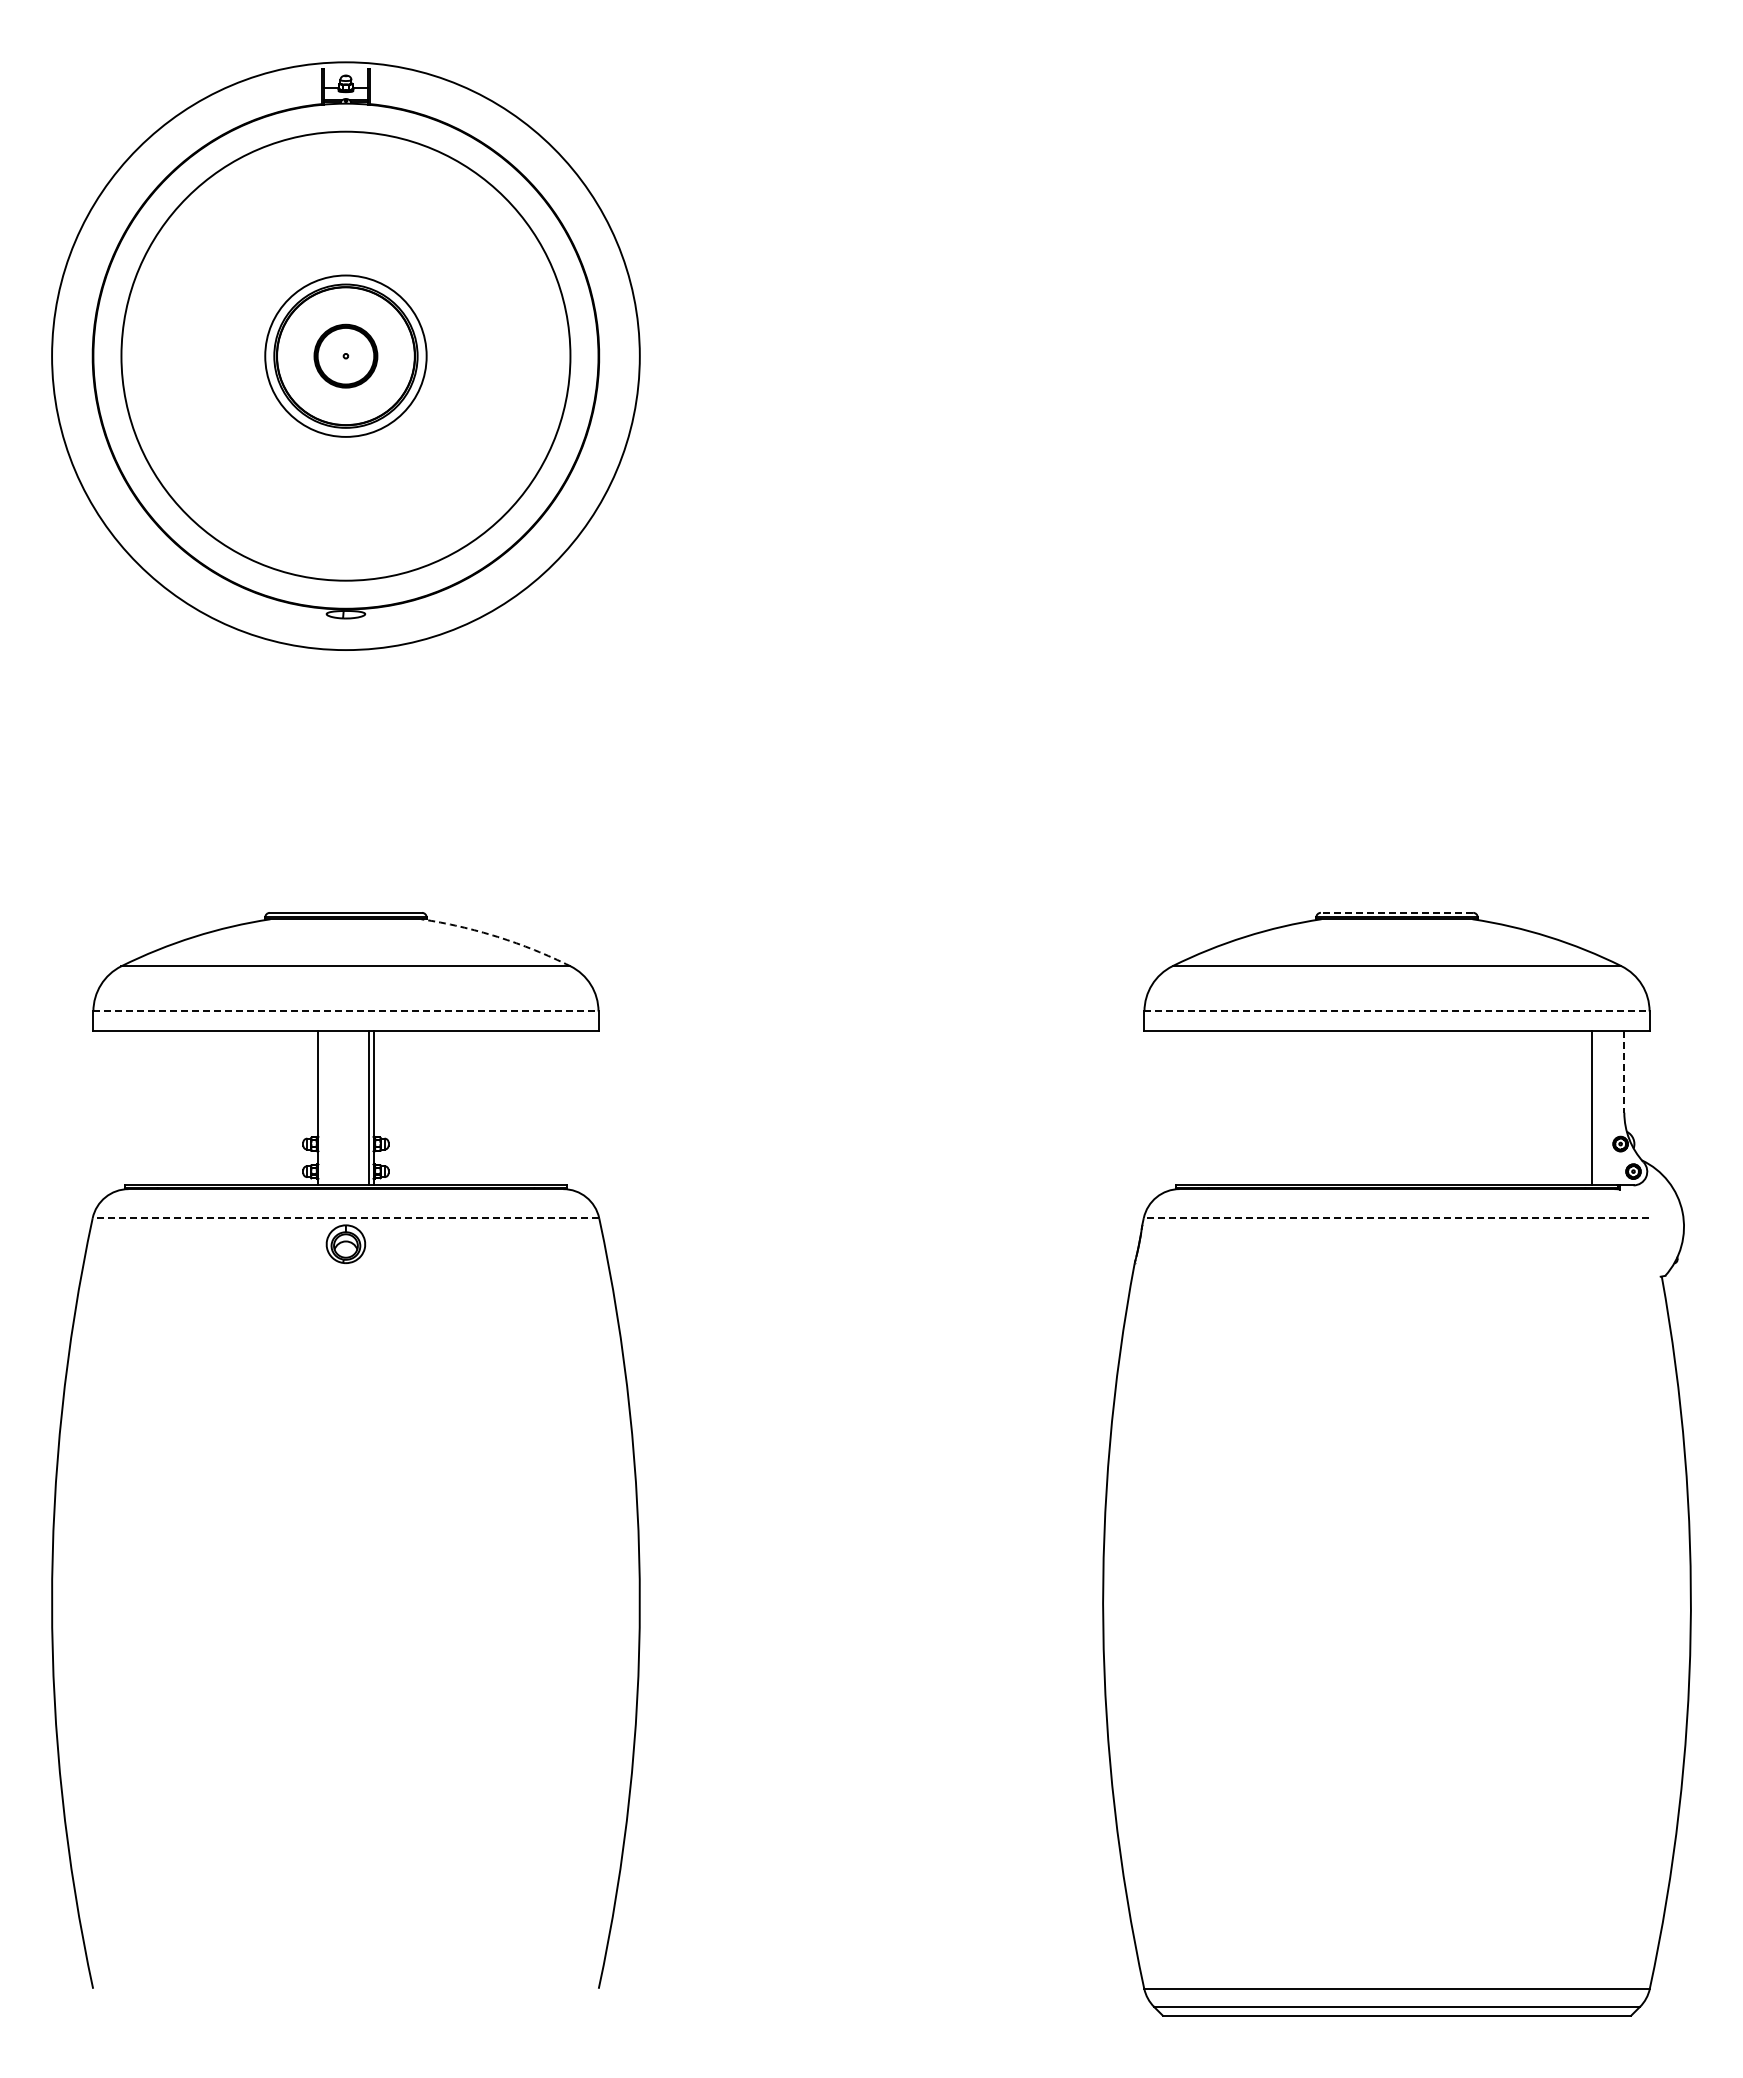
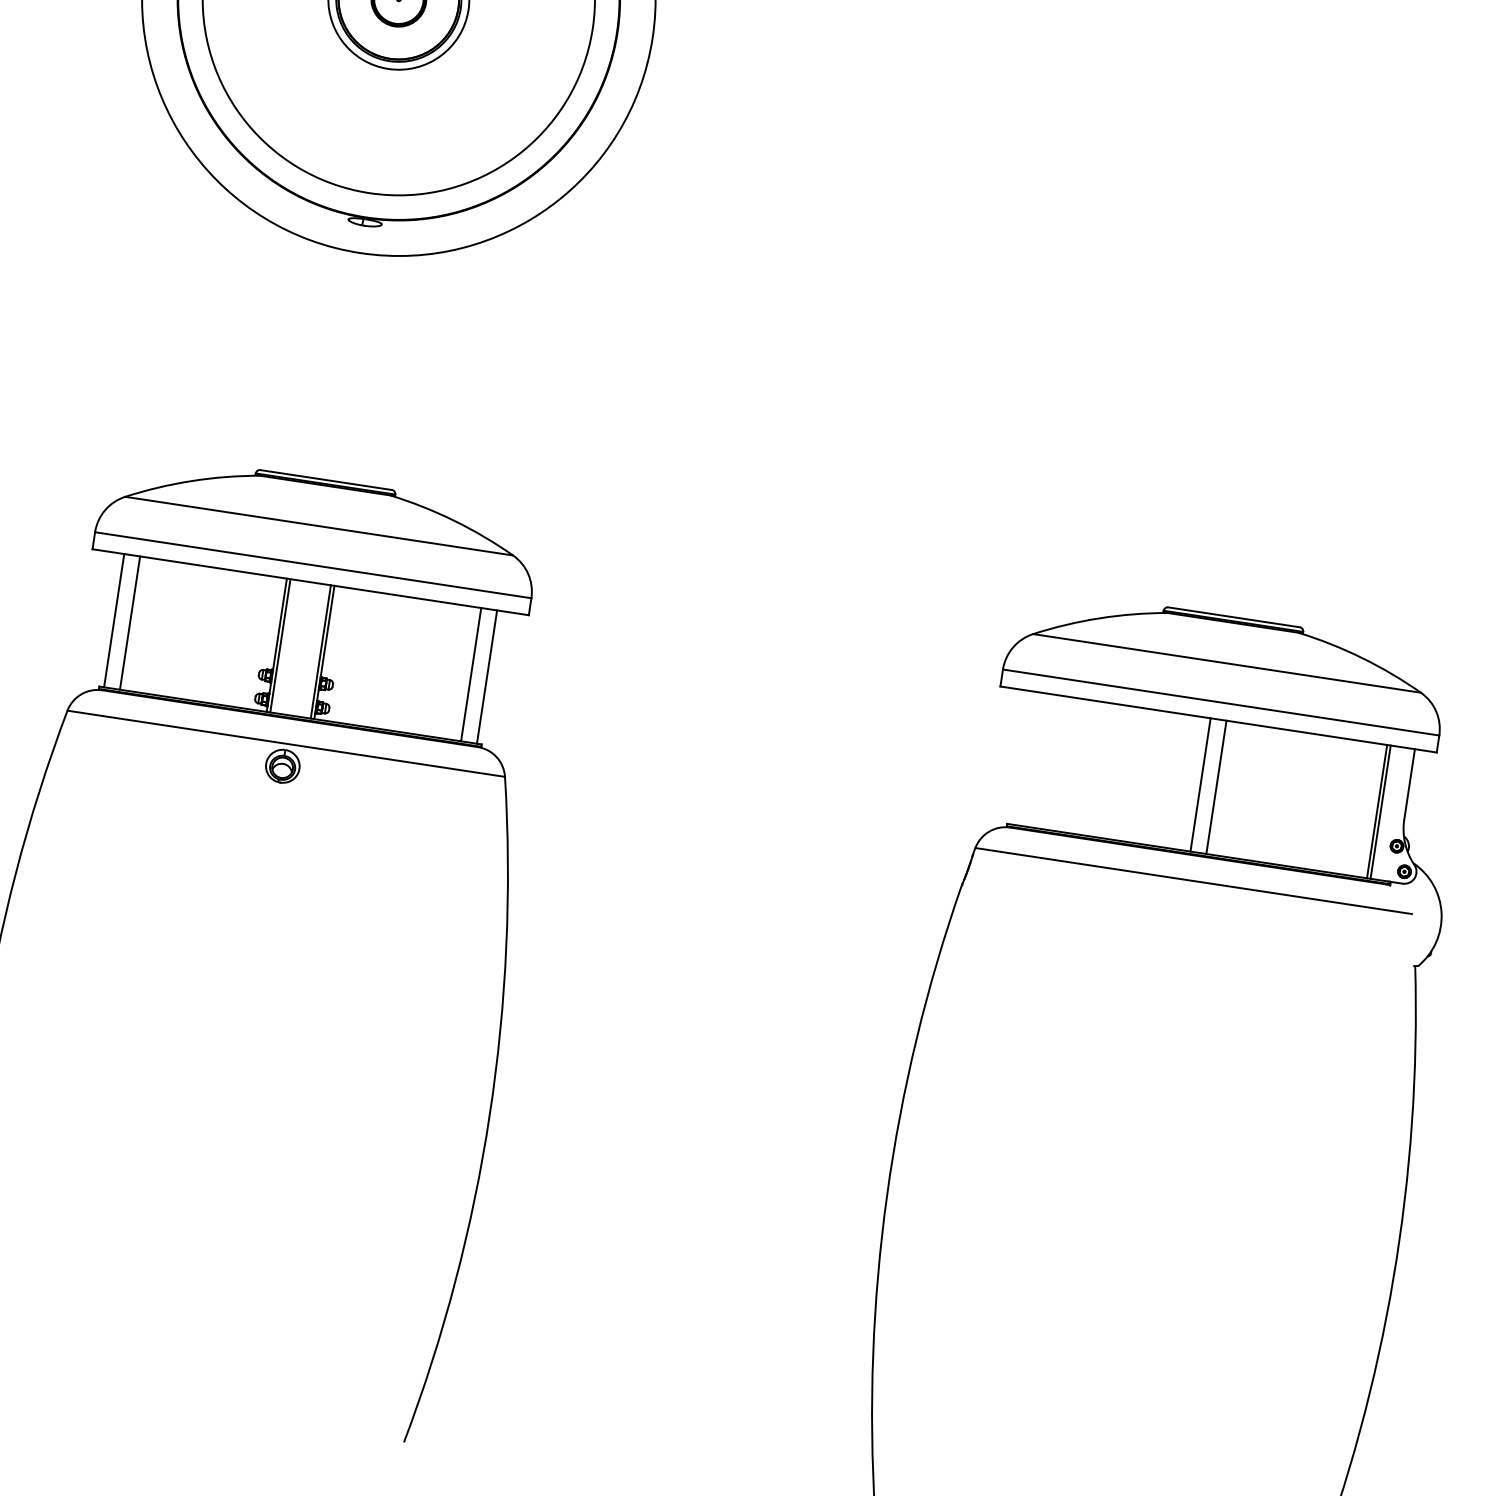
line: (1396, 912) -> (1233, 616), dashed -> solid
arc: (497, 936) -> (453, 520), dashed -> solid
line: (345, 1011) -> (312, 565), dashed -> solid
line: (1397, 1011) -> (1221, 702), dashed -> solid
line: (1624, 1071) -> (1409, 784), dashed -> solid
line: (130, 1108) -> (114, 620), added
line: (148, 1108) -> (130, 623), added
line: (322, 1108) -> (280, 645), added
line: (543, 1108) -> (471, 674), added
line: (561, 1108) -> (486, 677), added
line: (1387, 1108) -> (1200, 785), added
line: (1406, 1108) -> (1216, 787), added
line: (1596, 1108) -> (1380, 812), added
line: (345, 1218) -> (285, 743), dashed -> solid
line: (1396, 1218) -> (1193, 881), dashed -> solid

